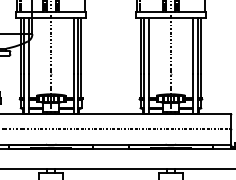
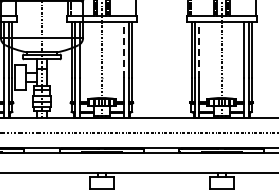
line: (73, 45) -> (124, 49), solid -> dashed
line: (148, 45) -> (199, 49), solid -> dashed

